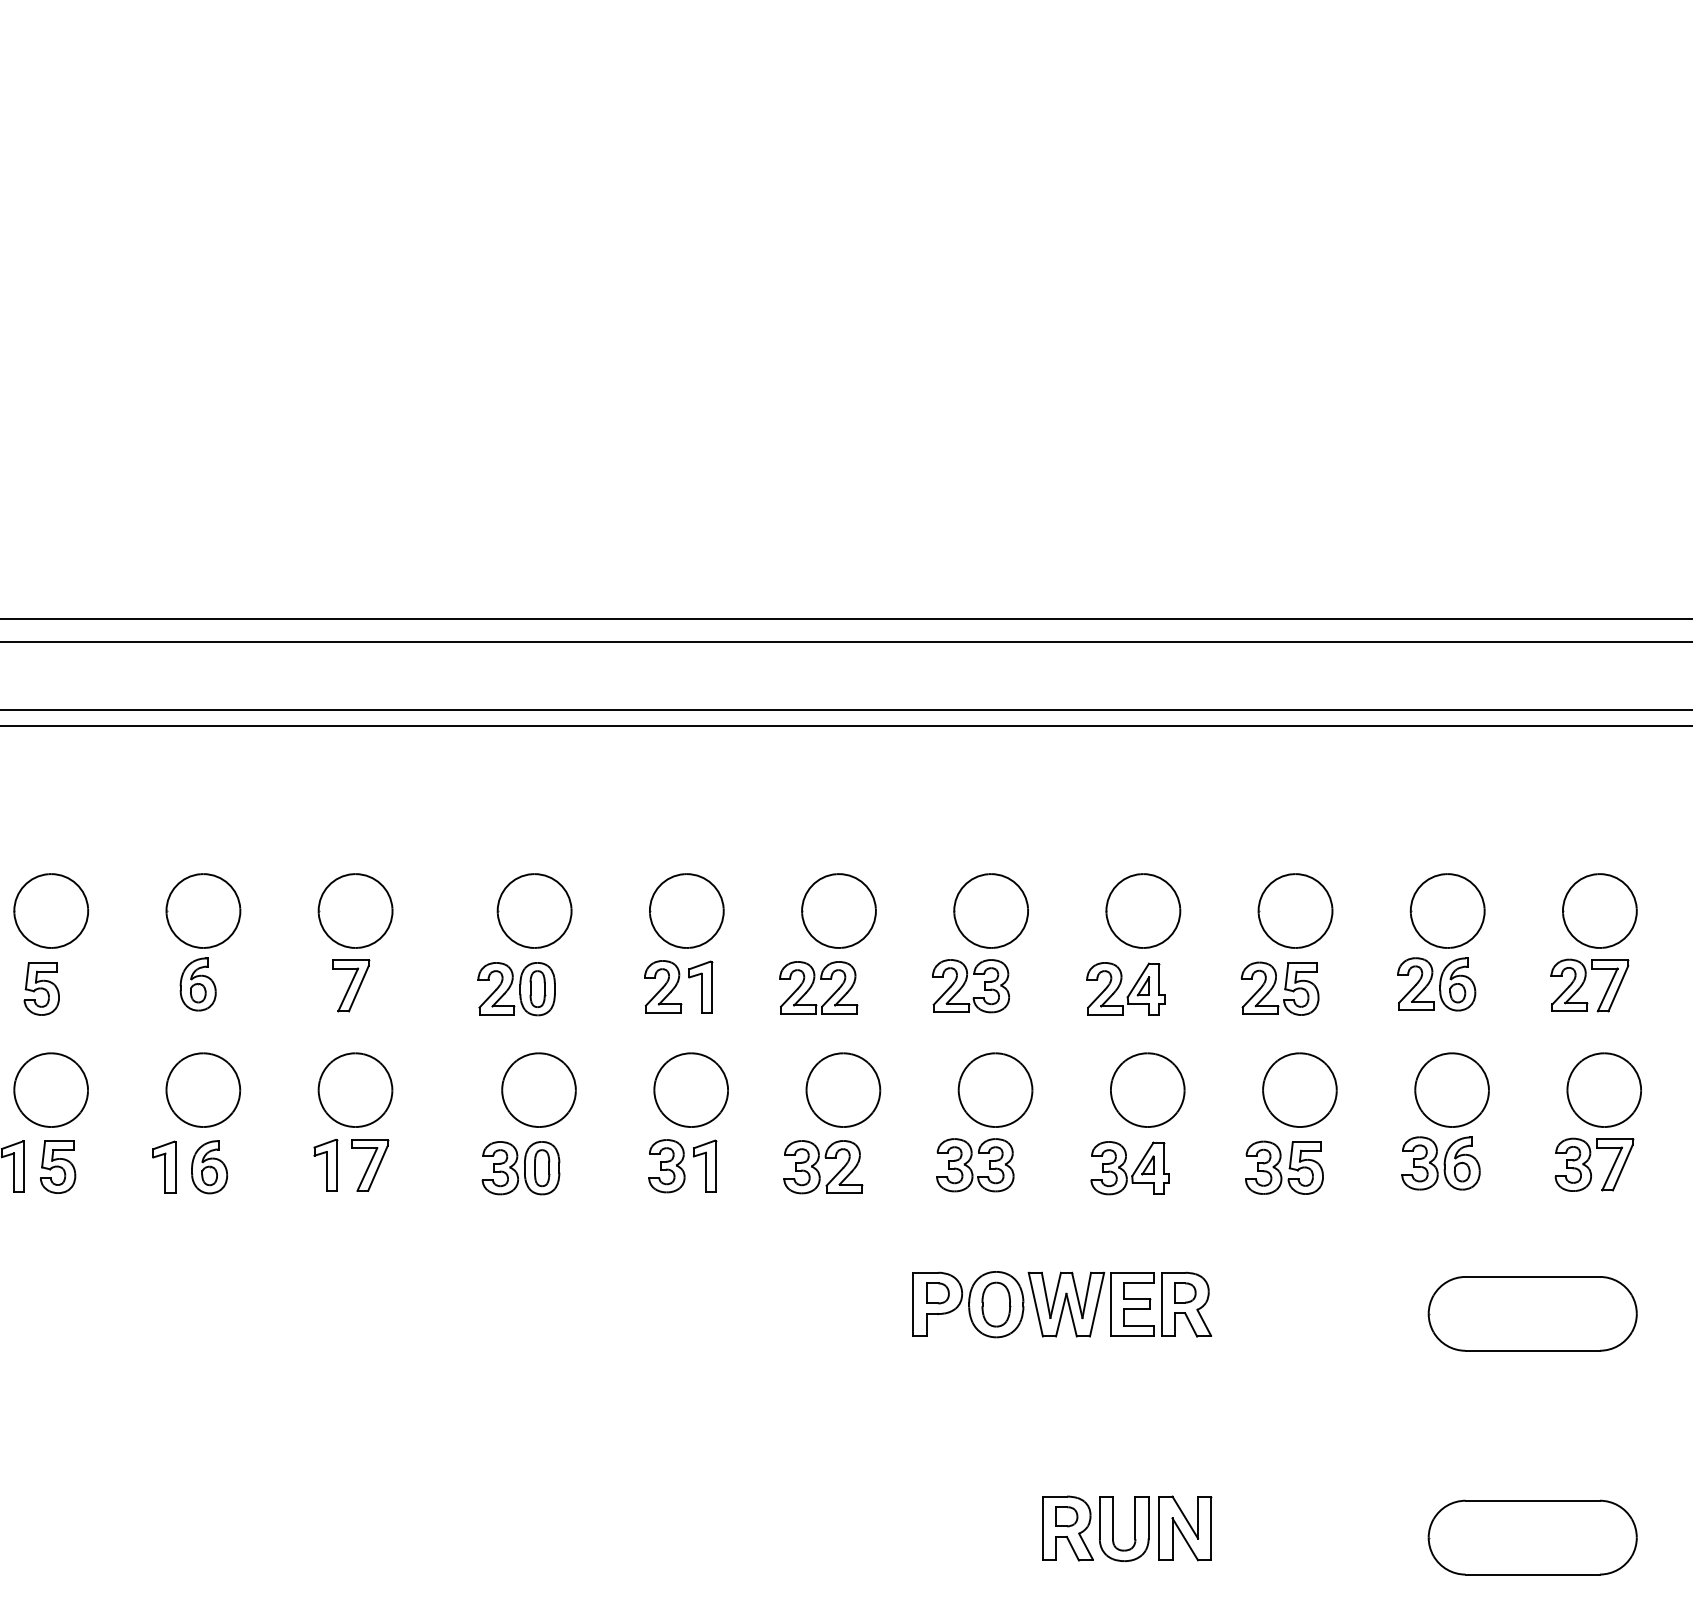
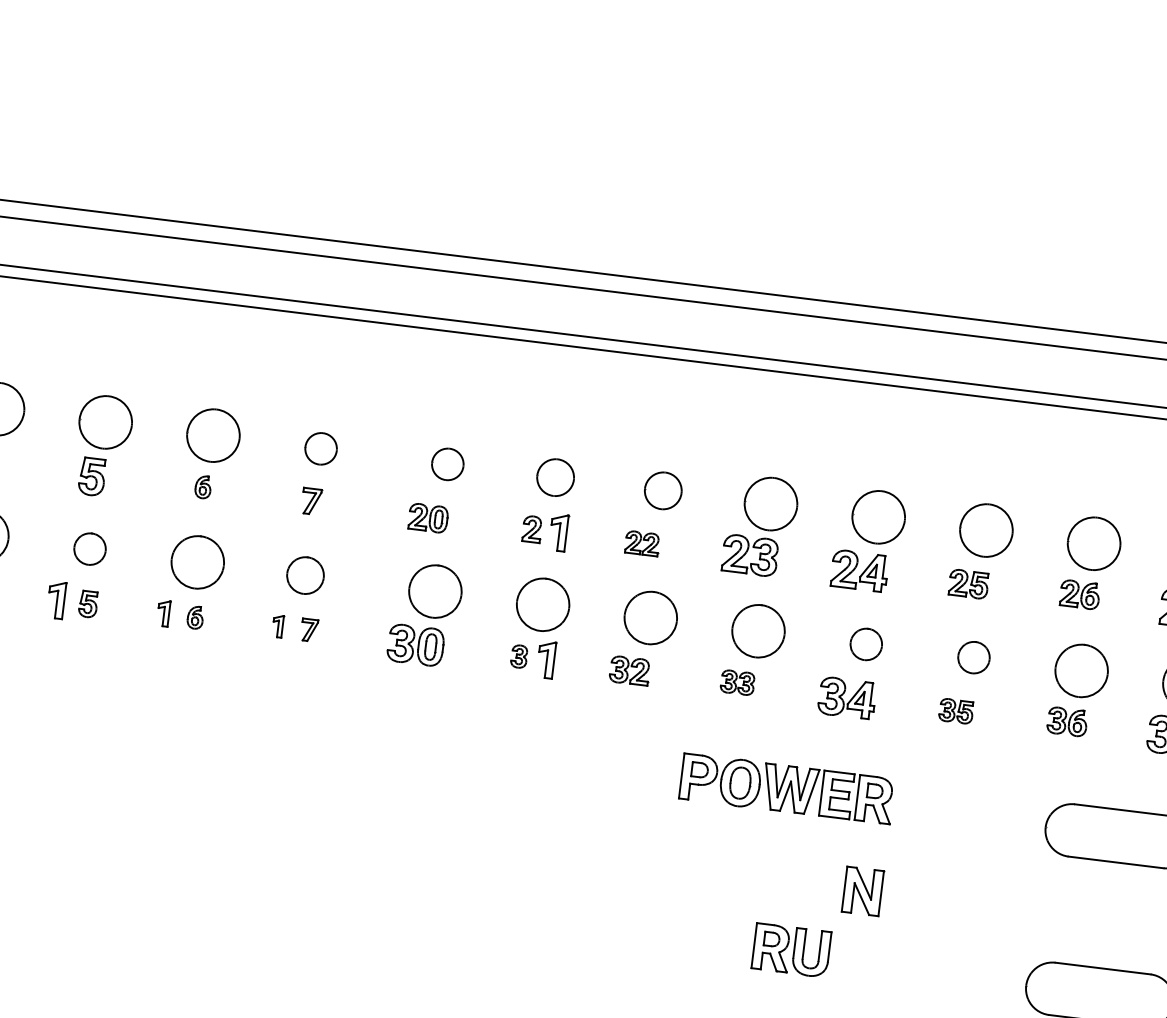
part: (355, 910) -> (321, 448), size x0.6
part: (534, 910) -> (447, 464), size x0.6
part: (686, 910) -> (555, 477), size x0.7
part: (838, 910) -> (662, 490), size x0.7
part: (197, 984) -> (202, 487), size x0.6
part: (1436, 984) -> (1079, 594), size x0.7
part: (351, 985) -> (311, 501), size x0.7
part: (663, 986) -> (532, 529), size x0.7
part: (818, 987) -> (642, 543), size x0.6
part: (1279, 988) -> (968, 583), size x0.7
part: (516, 989) -> (428, 518), size x0.7
part: (50, 1089) -> (89, 548), size x0.6
part: (355, 1089) -> (305, 575), size x0.7
part: (1147, 1089) -> (866, 644), size x0.6
part: (1299, 1089) -> (973, 657), size x0.6
part: (1440, 1163) -> (1067, 721), size x0.7
part: (325, 1165) -> (277, 626), size x0.6
part: (370, 1165) -> (309, 630), size x0.6
part: (975, 1165) -> (737, 682), size x0.6
part: (58, 1166) -> (88, 603), size x0.7
part: (164, 1166) -> (163, 613), size x0.7
part: (666, 1166) -> (518, 656), size x0.6
part: (209, 1167) -> (195, 617), size x0.6
part: (823, 1167) -> (630, 671), size x0.7
part: (1284, 1167) -> (956, 711), size x0.6
part: (1185, 1528) -> (863, 891), moved

